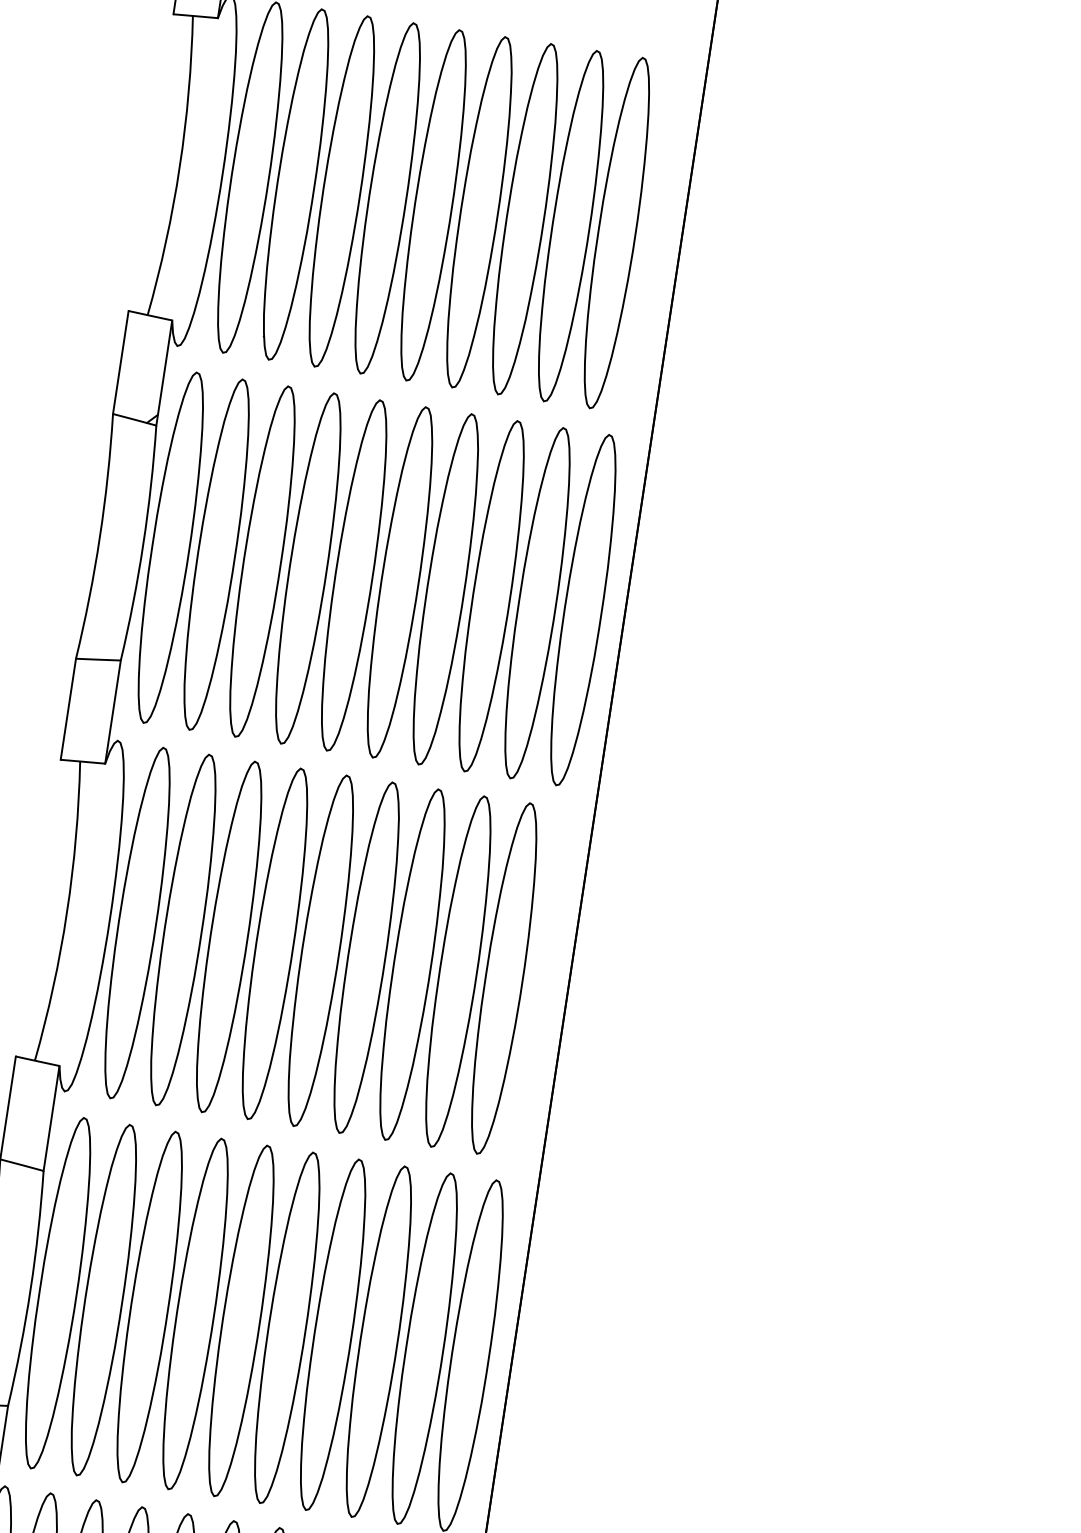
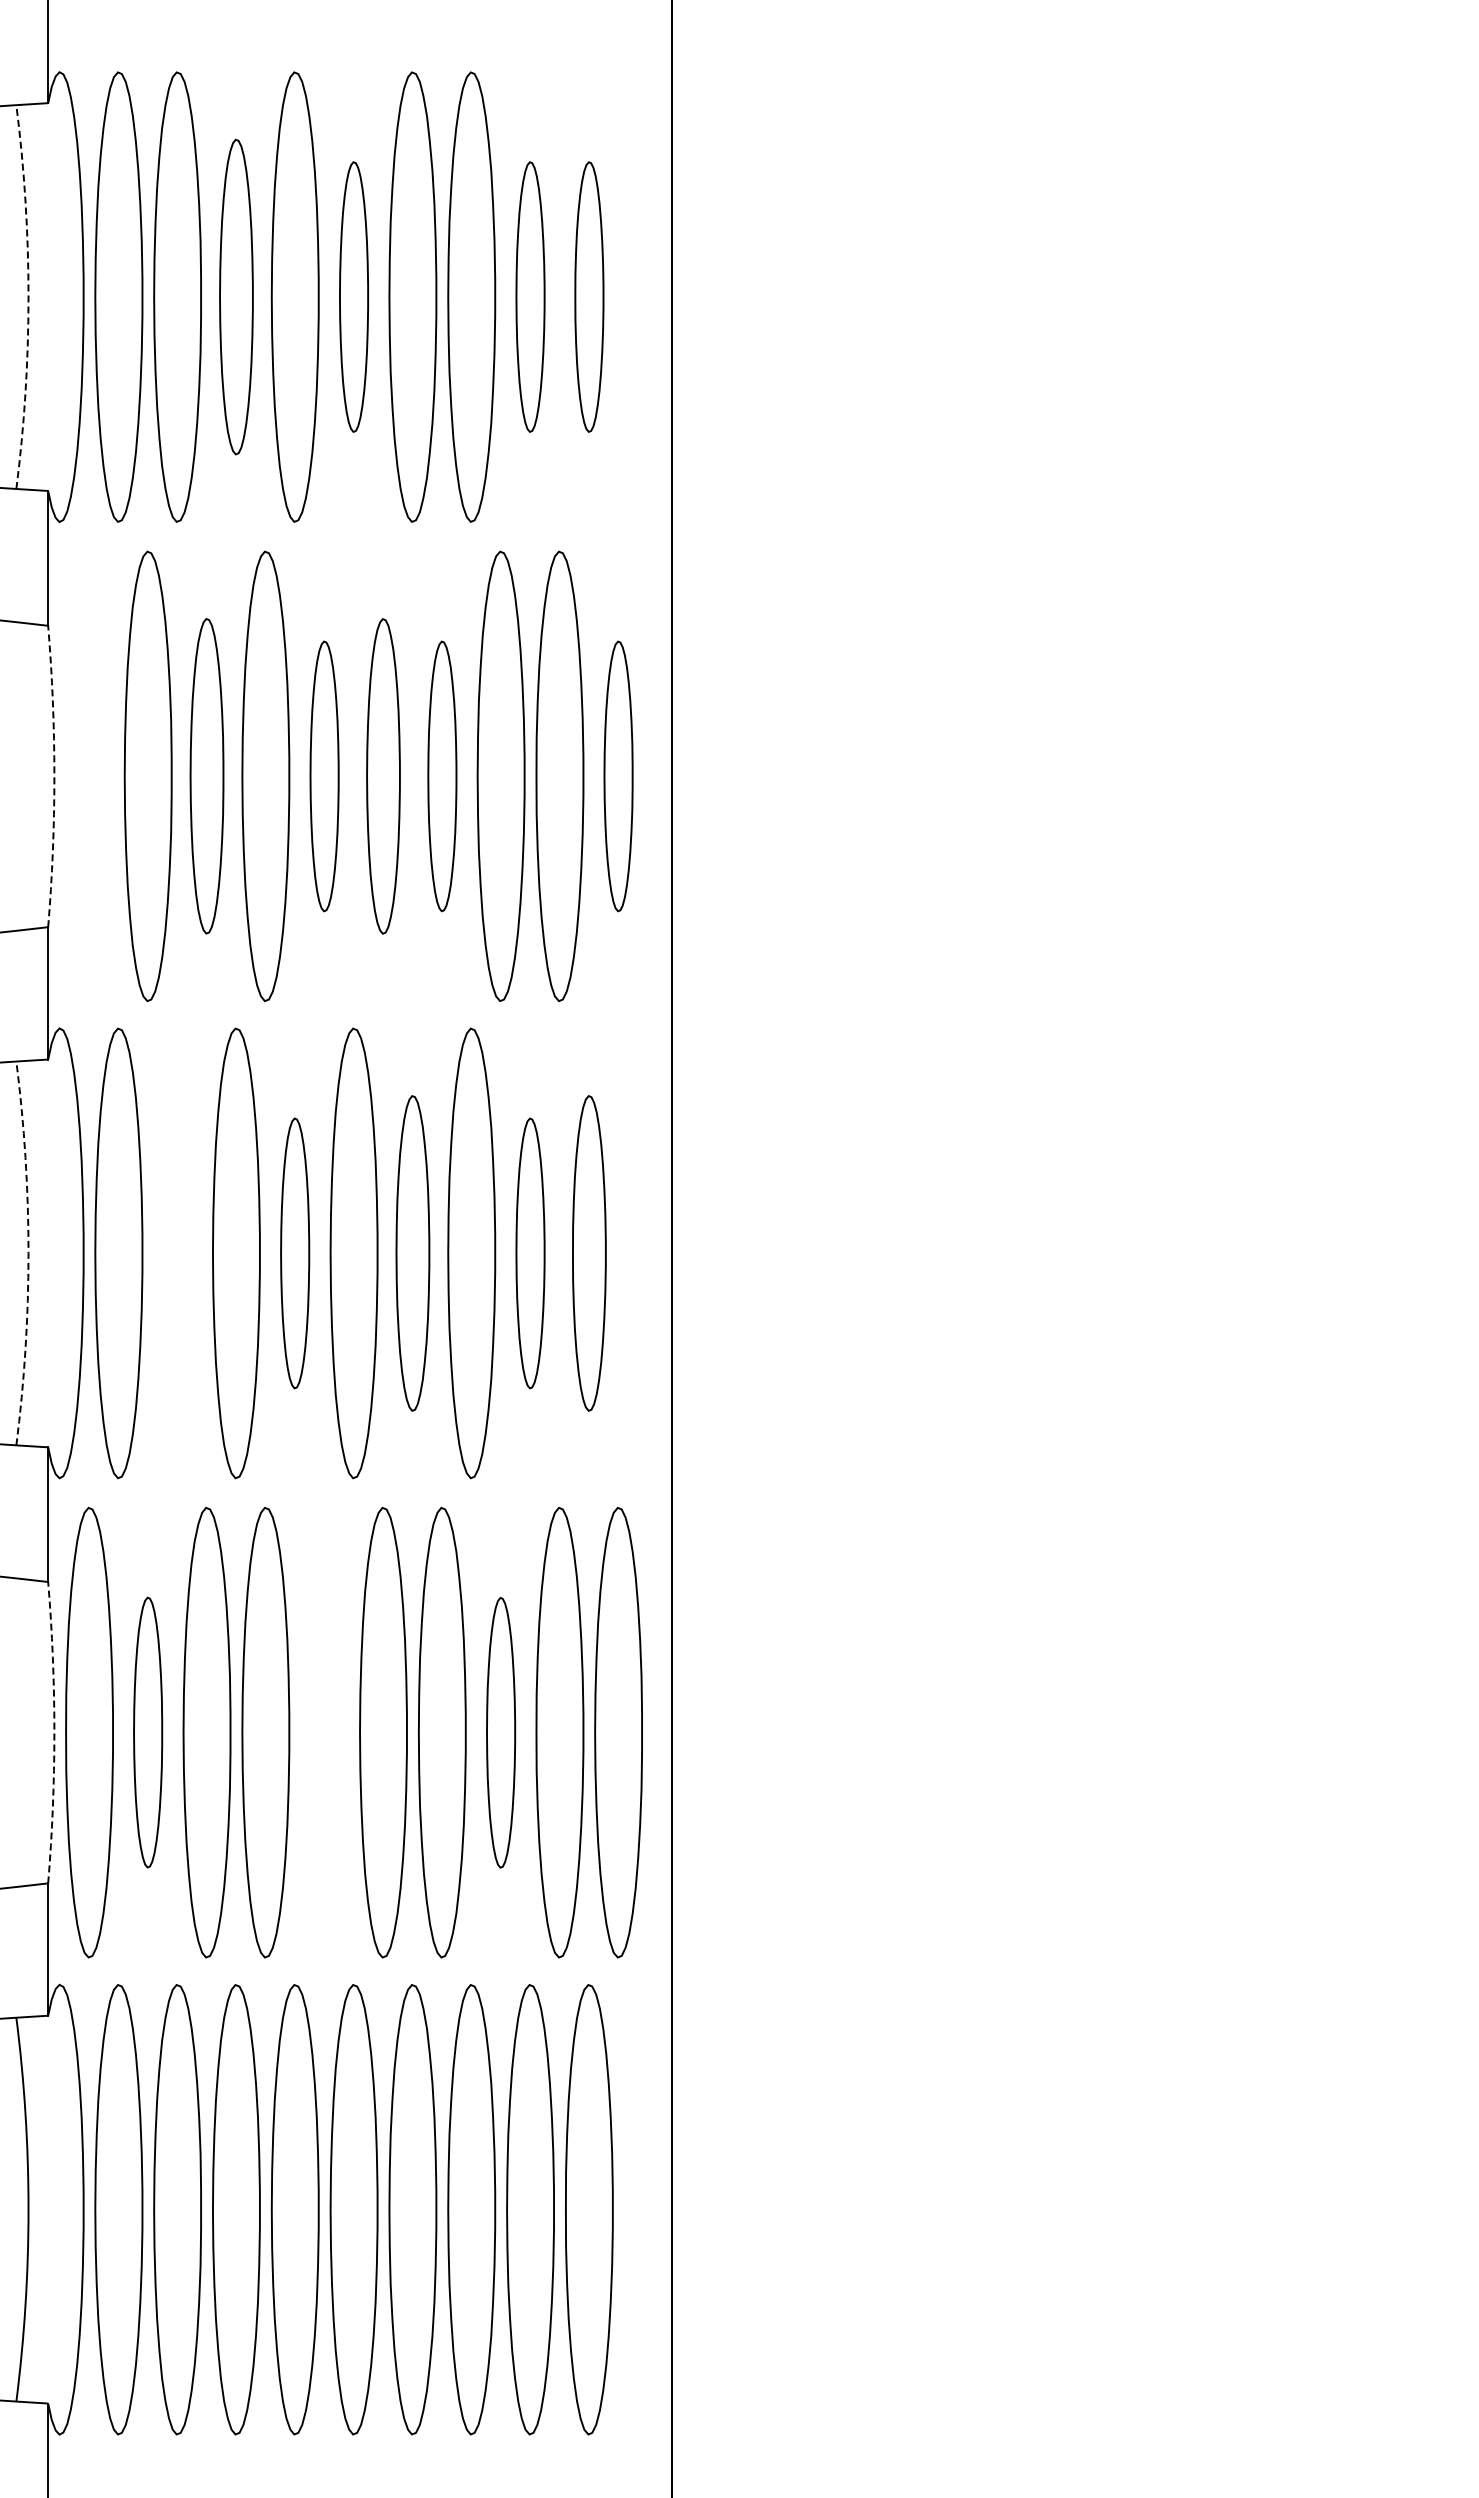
arc: (179, 167) -> (28, 297), solid -> dashed
part: (341, 191) -> (236, 296), size x0.7
part: (433, 204) -> (353, 296), size x0.6
part: (571, 225) -> (530, 296), size x0.6
part: (617, 232) -> (589, 296), size x0.6
hatch: (204, 380) -> (100, 559), removed
arc: (143, 543) -> (54, 776), solid -> dashed
part: (170, 547) -> (89, 776), removed
part: (262, 560) -> (206, 775), size x0.7
part: (353, 575) -> (324, 776), size x0.6
part: (399, 582) -> (383, 776), size x0.7
part: (445, 589) -> (442, 776), size x0.6
part: (583, 610) -> (618, 776), size x0.6
arc: (66, 912) -> (28, 1253), solid -> dashed
part: (183, 930) -> (177, 1253), removed
part: (274, 943) -> (294, 1253), size x0.6
part: (366, 957) -> (412, 1253), size x0.7
part: (458, 971) -> (530, 1253), size x0.6
part: (504, 978) -> (589, 1253), size x0.7
arc: (30, 1289) -> (54, 1732), solid -> dashed
part: (103, 1299) -> (147, 1732), size x0.6
part: (241, 1320) -> (324, 1732), removed
part: (378, 1341) -> (500, 1732), size x0.6

